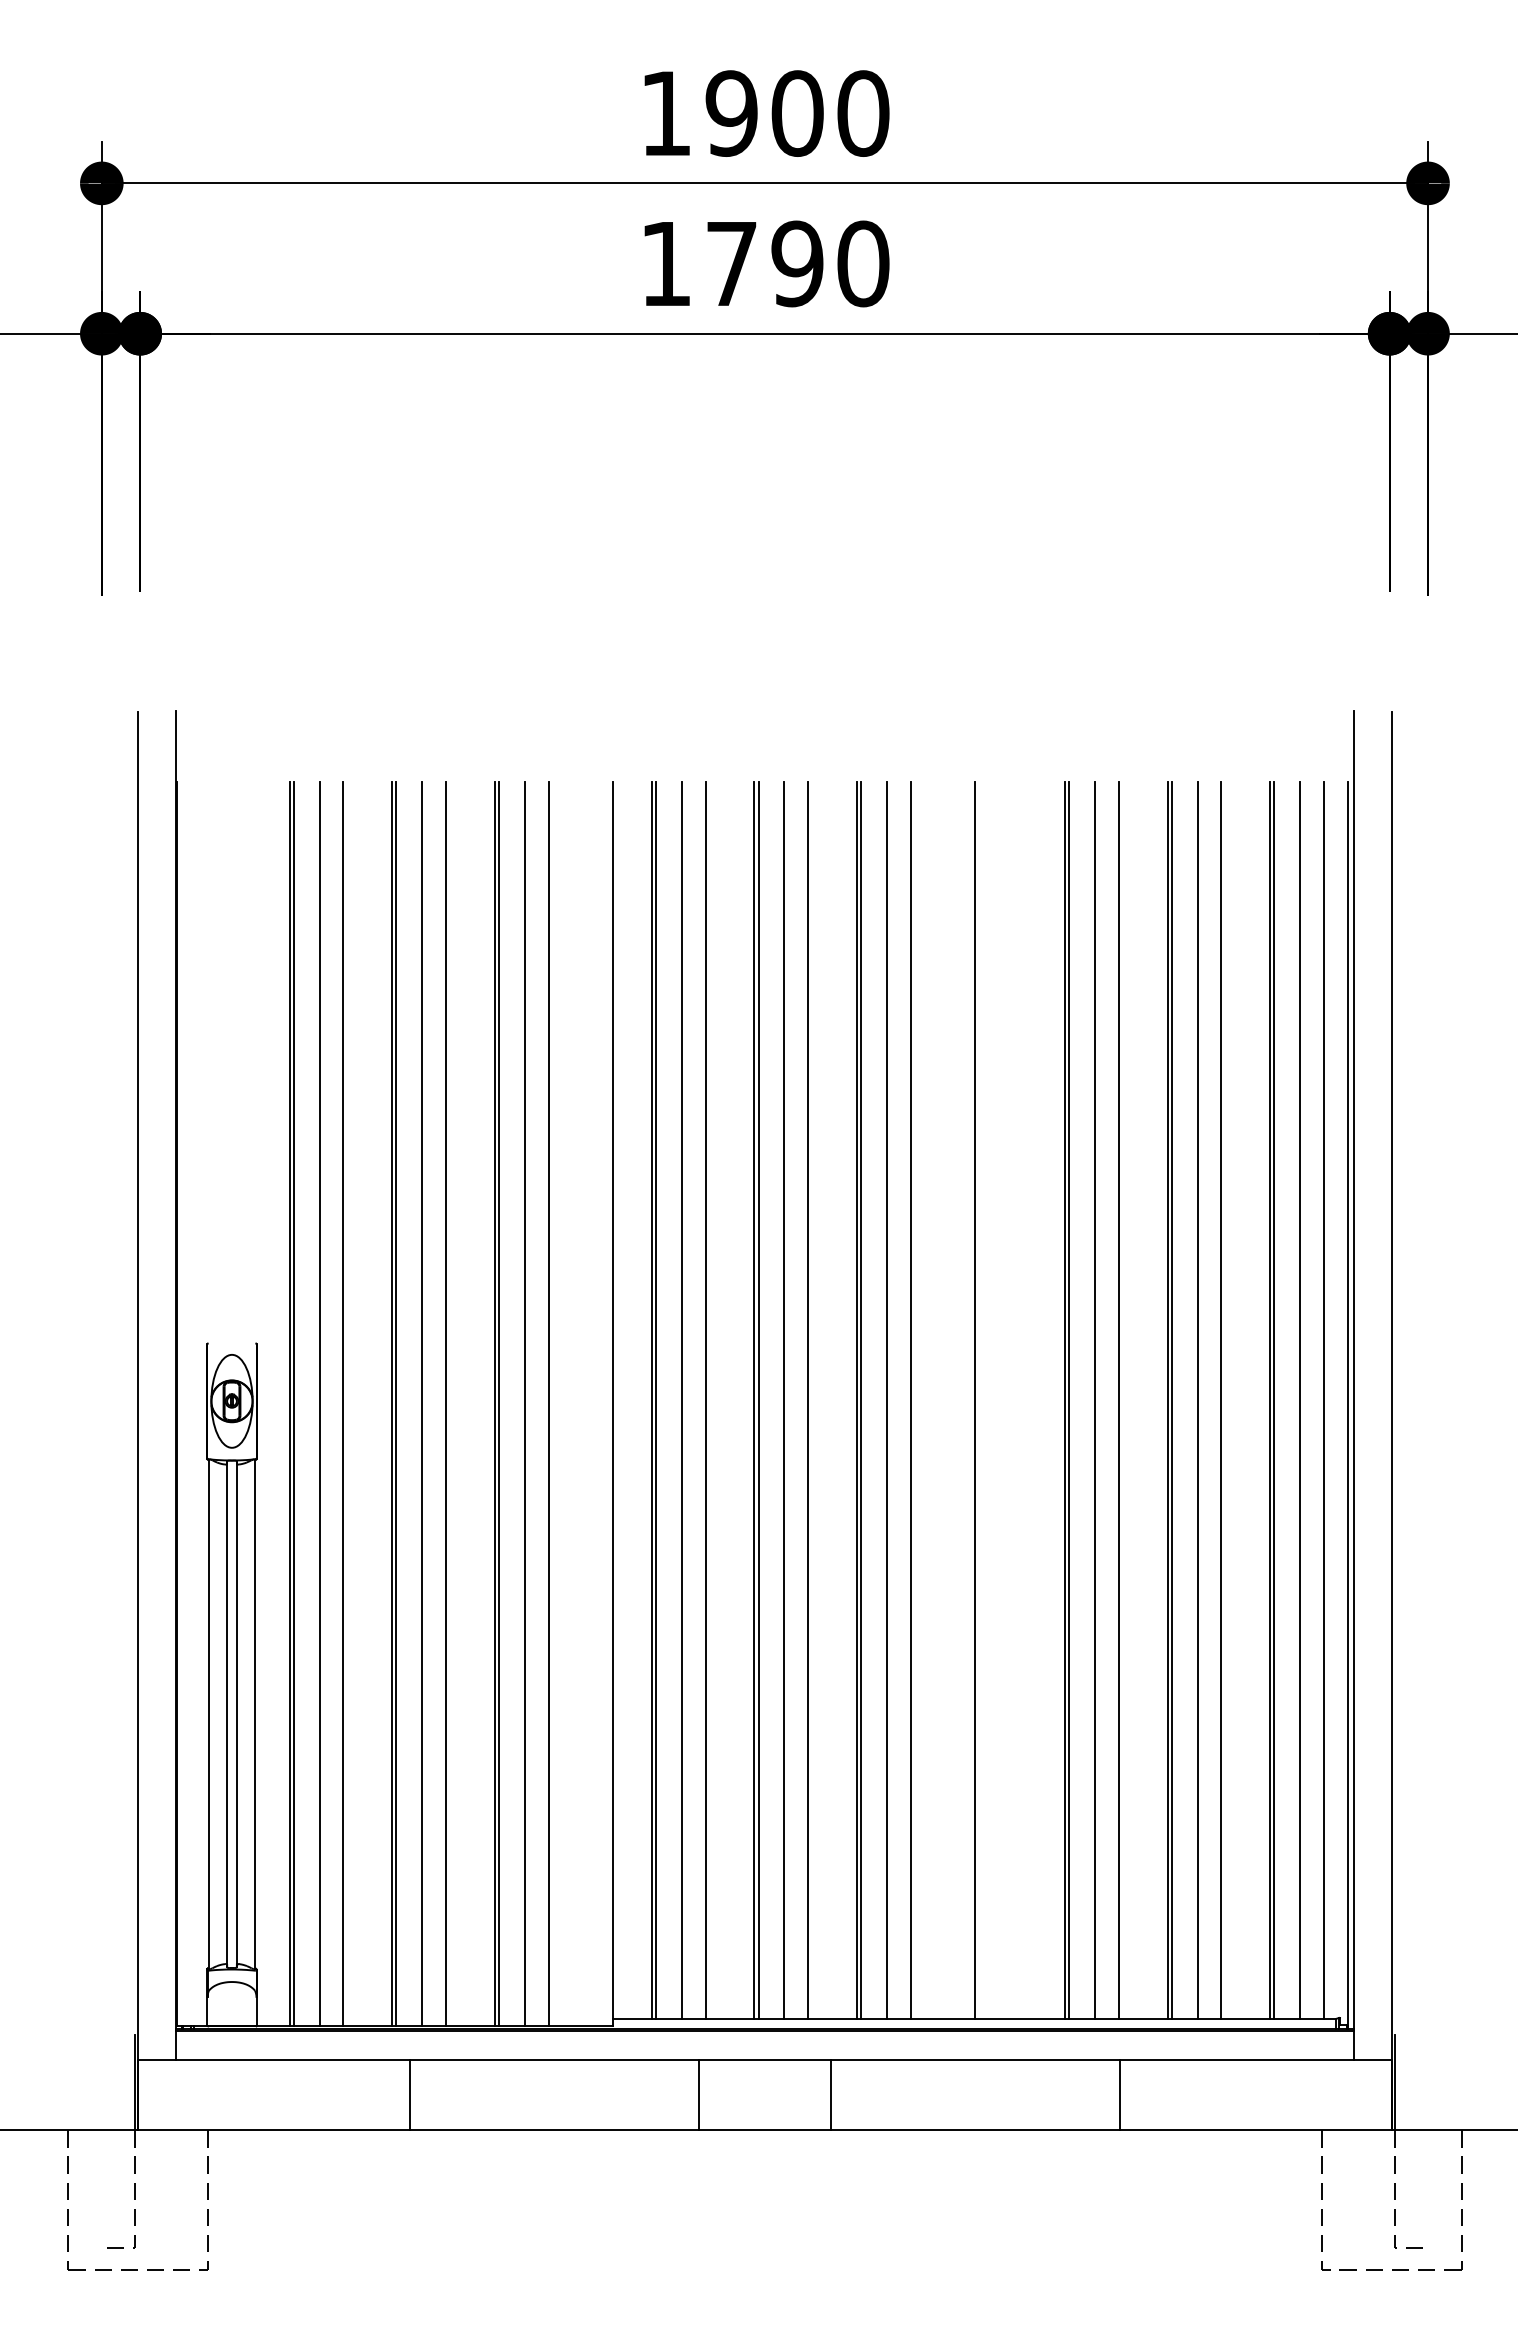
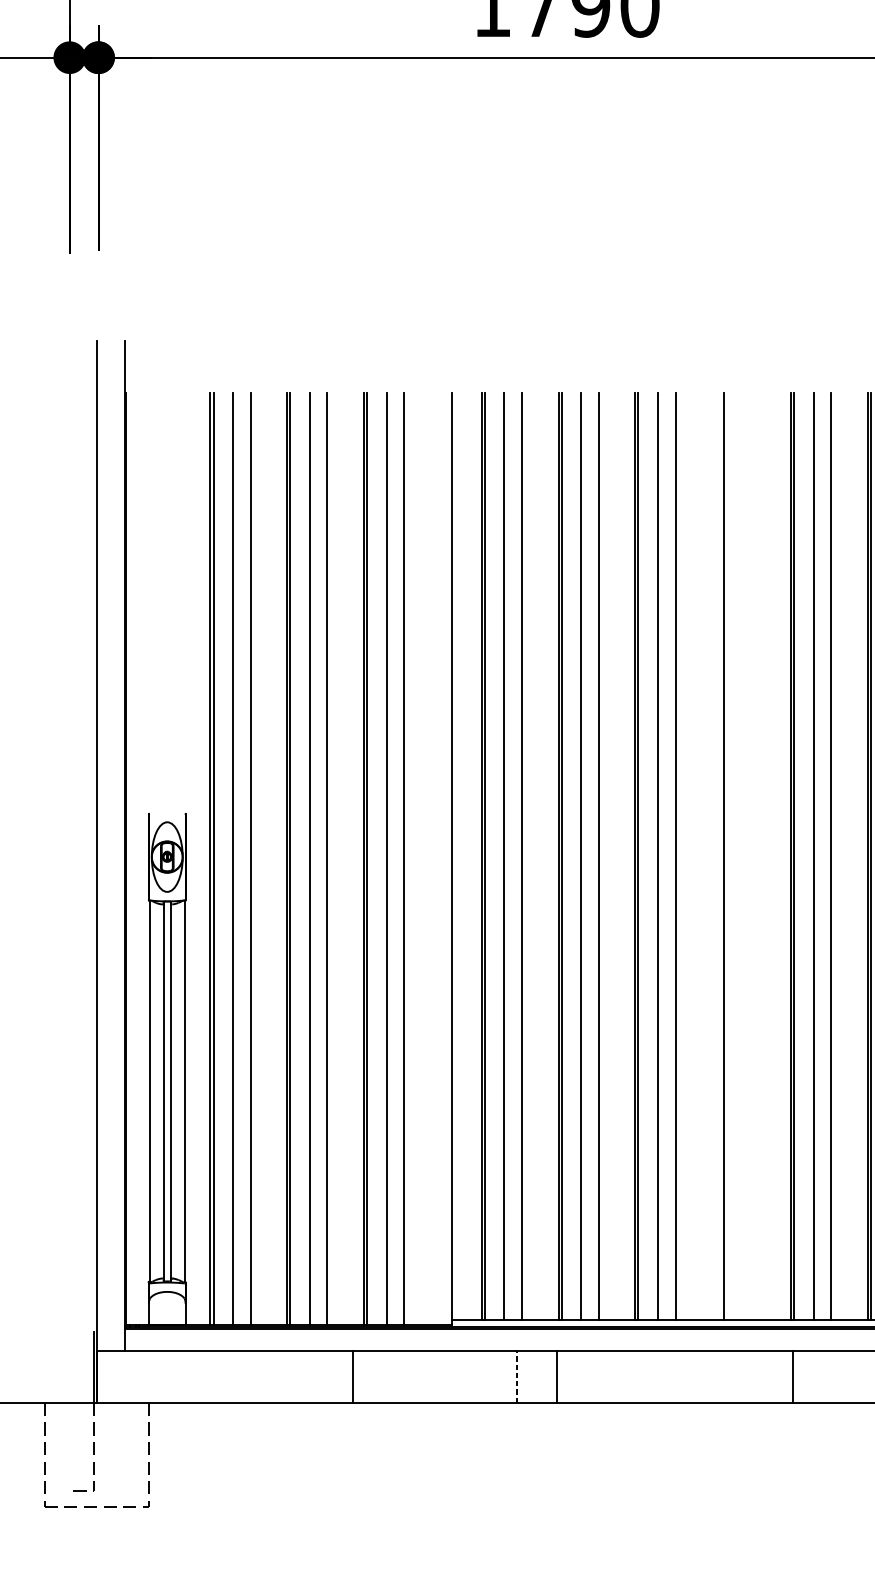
line: (410, 2095) -> (353, 1376), moved
line: (698, 2095) -> (516, 1376), solid -> dashed
line: (831, 2095) -> (557, 1376), moved
line: (1119, 2095) -> (792, 1376), moved

